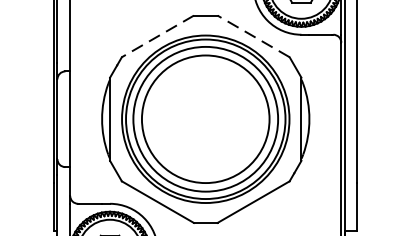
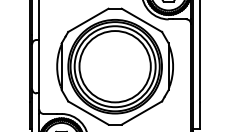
line: (156, 36) -> (87, 20), dashed -> solid
line: (252, 36) -> (141, 20), dashed -> solid

